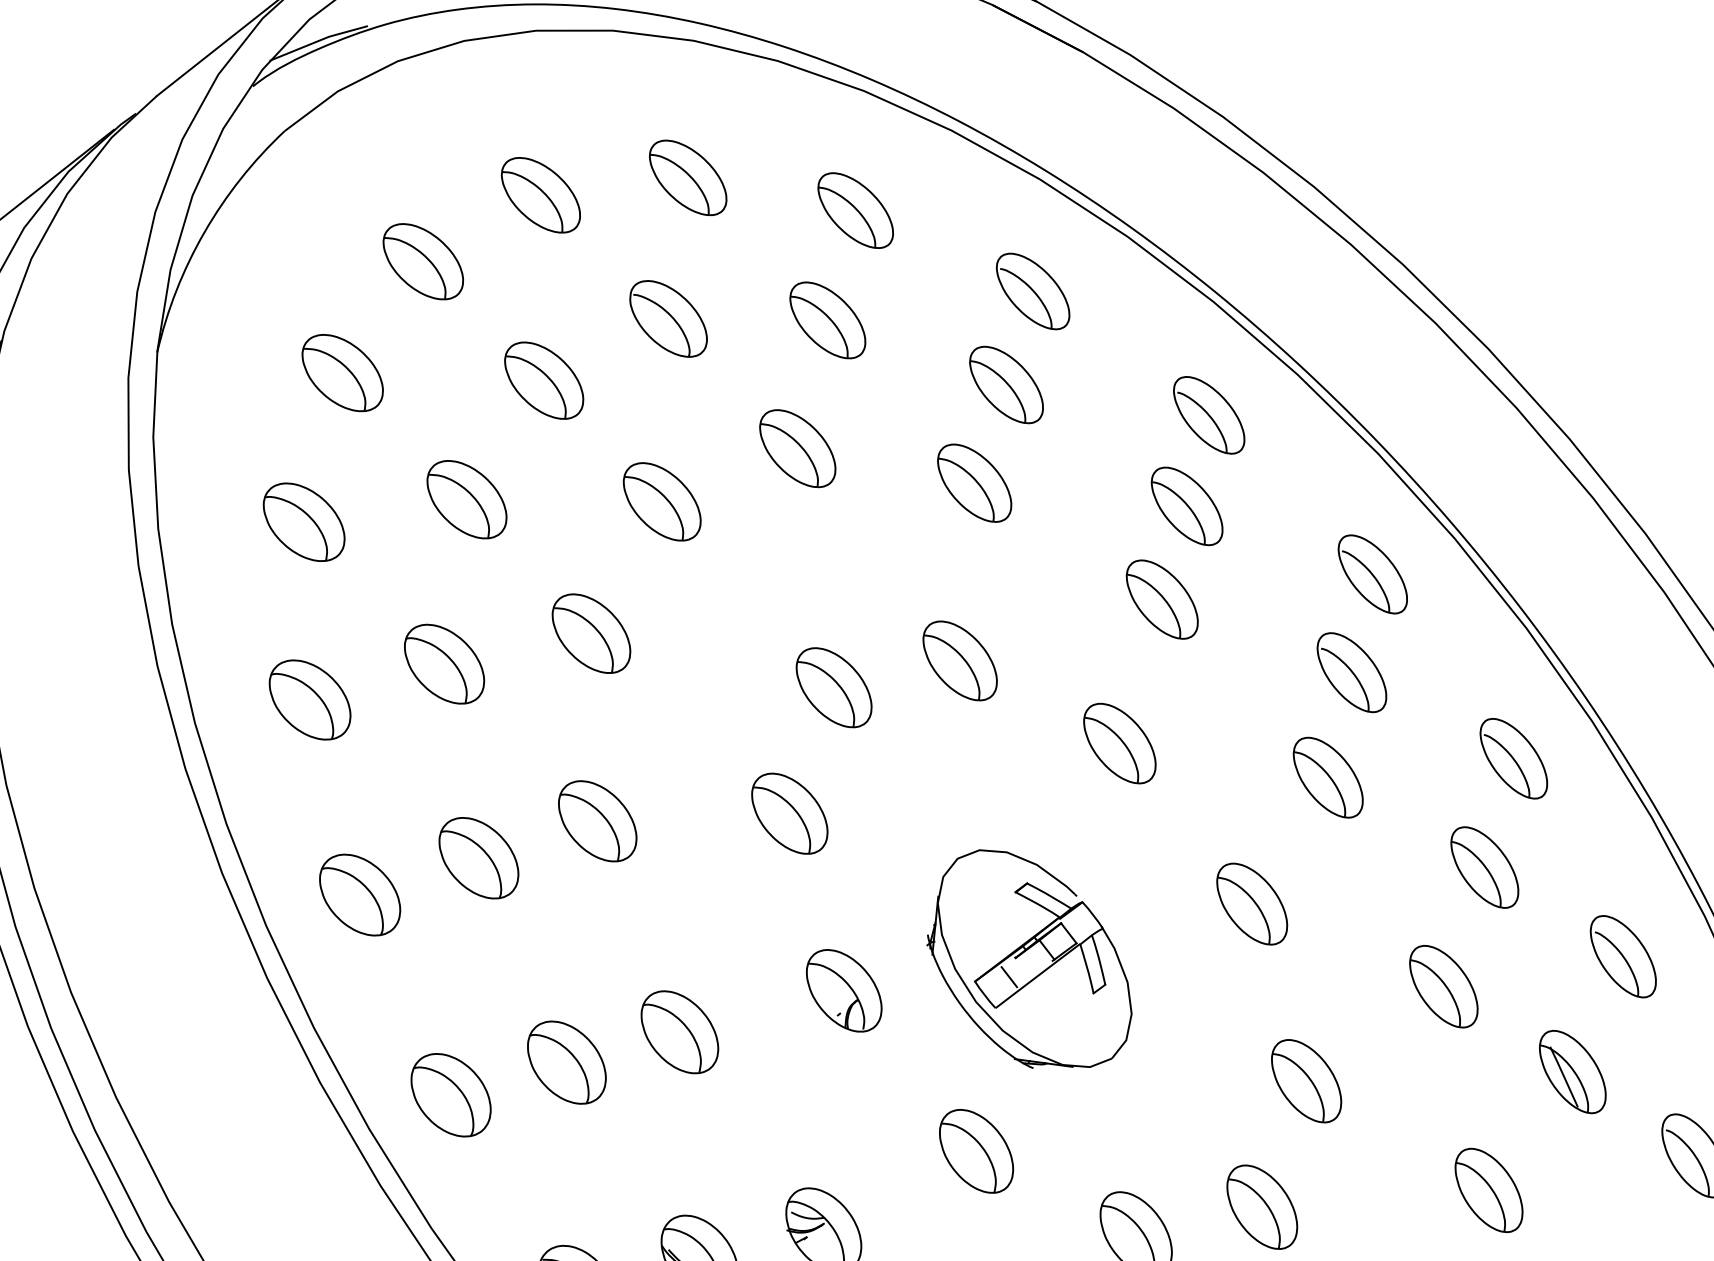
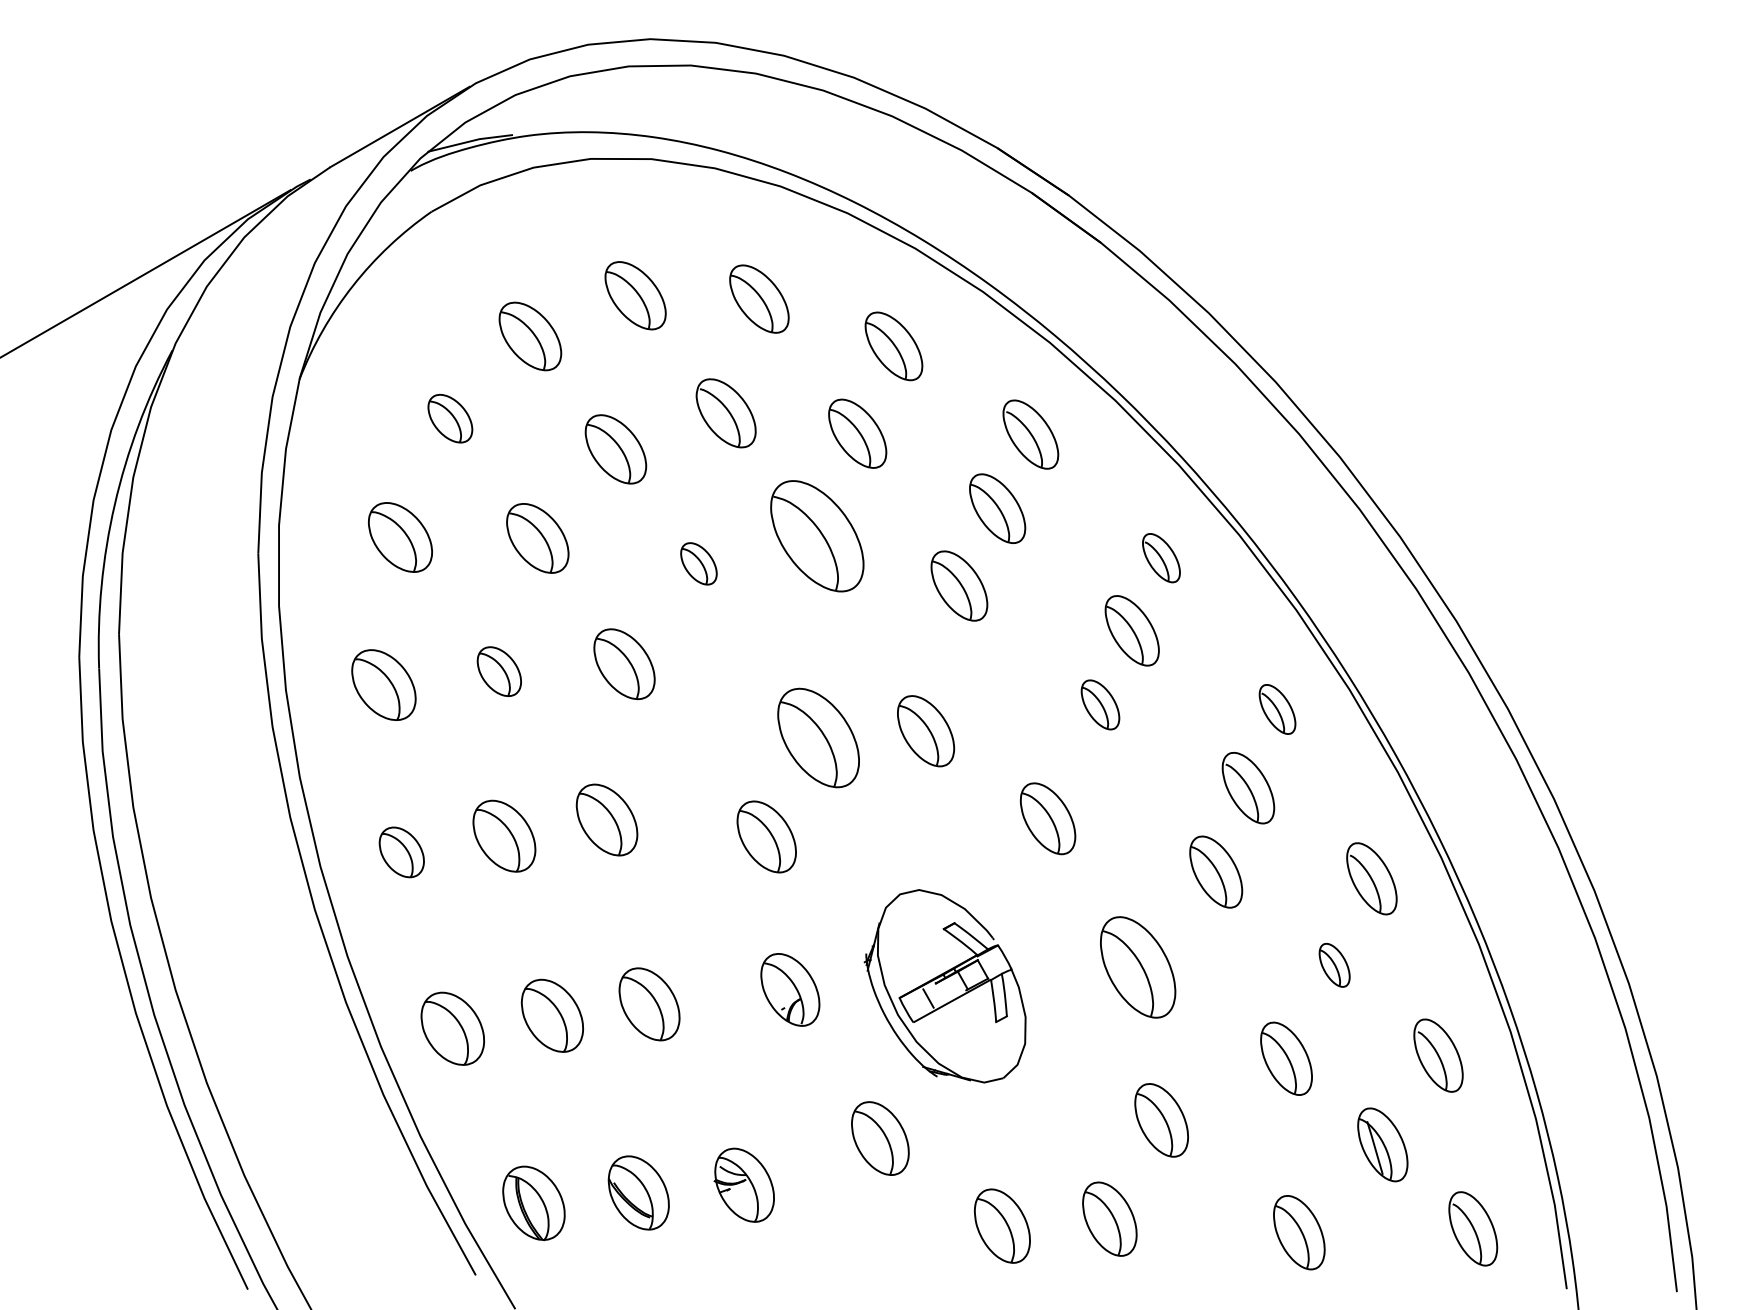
part: (342, 372) -> (450, 418), size x0.7
part: (1209, 414) -> (1161, 557), size x0.7
part: (797, 447) -> (817, 535), size x1.6
part: (661, 501) -> (698, 563), size x0.6
part: (1372, 574) -> (1277, 709), size x0.7
part: (1162, 599) -> (1100, 704), size x0.7
part: (444, 663) -> (499, 671), size x0.7
part: (834, 688) -> (818, 738), size x1.4
part: (1484, 867) -> (1334, 965), size x0.6
part: (359, 895) -> (401, 852), size x0.7
part: (1251, 904) -> (1137, 967), size x1.4

